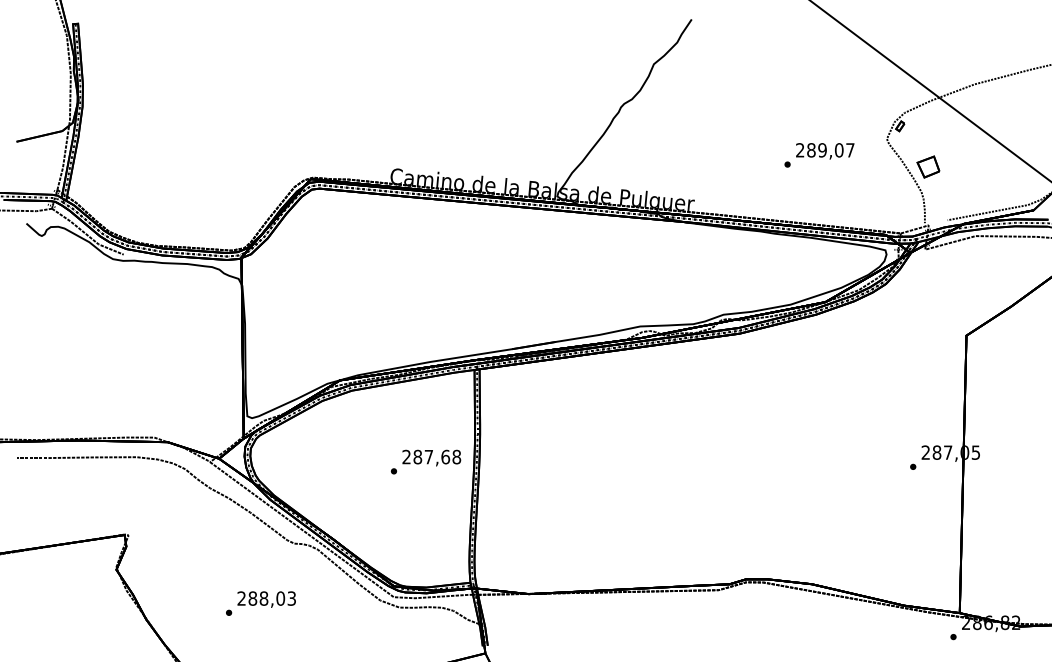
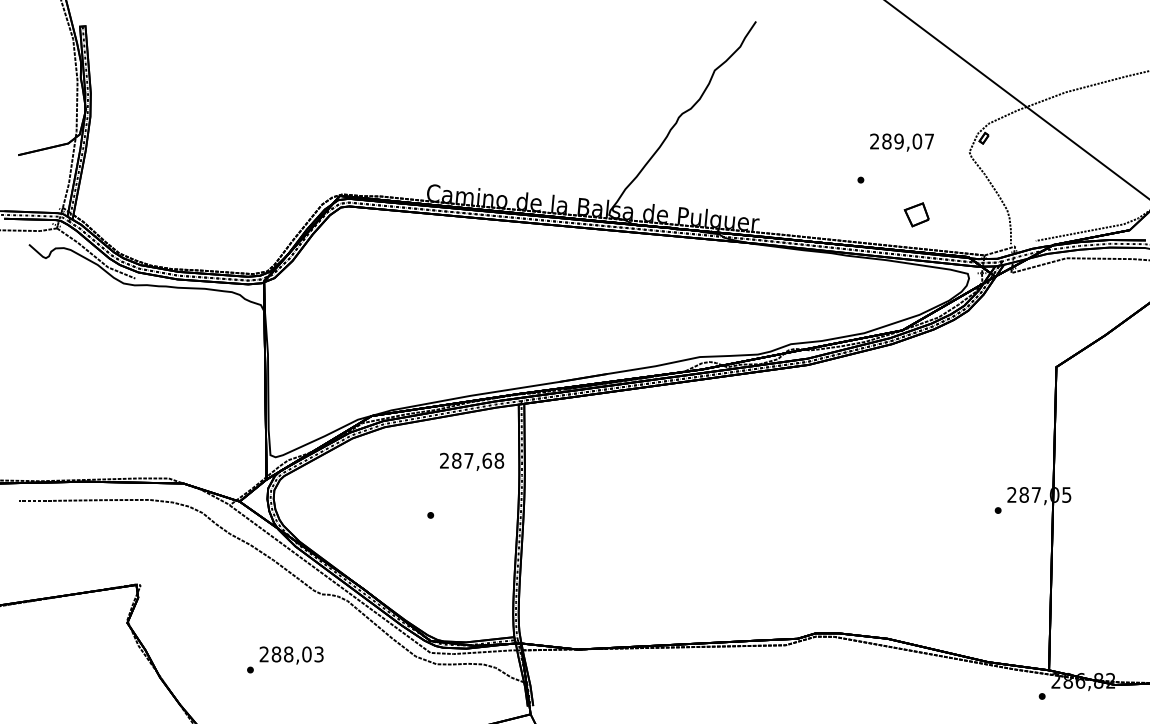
text: (824, 151) -> (901, 142), moved
part: (928, 166) -> (916, 214), moved
text: (432, 457) -> (472, 461), moved

